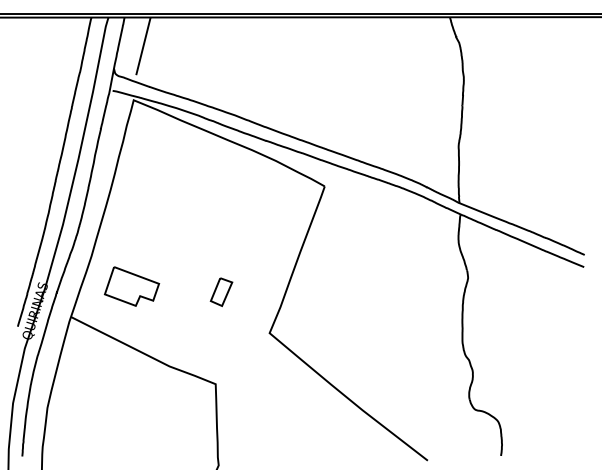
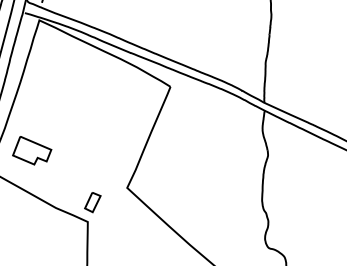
part: (221, 291) -> (92, 202), moved

